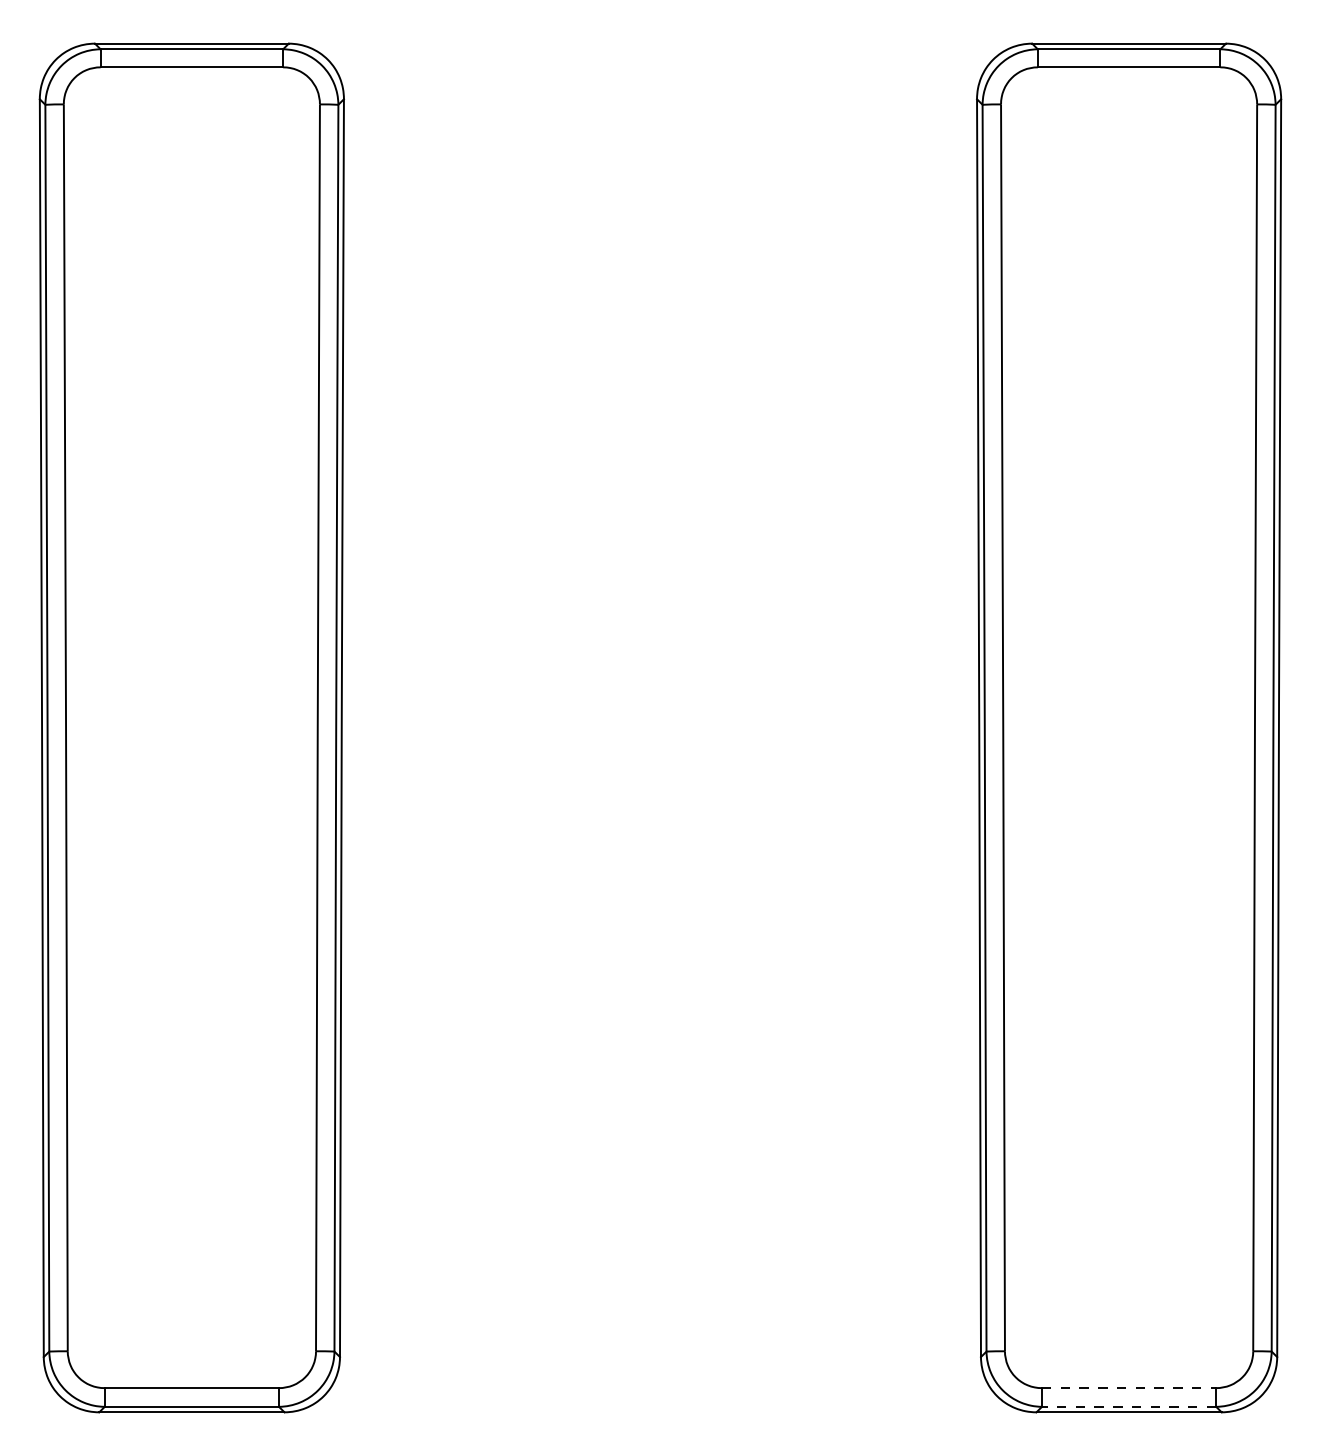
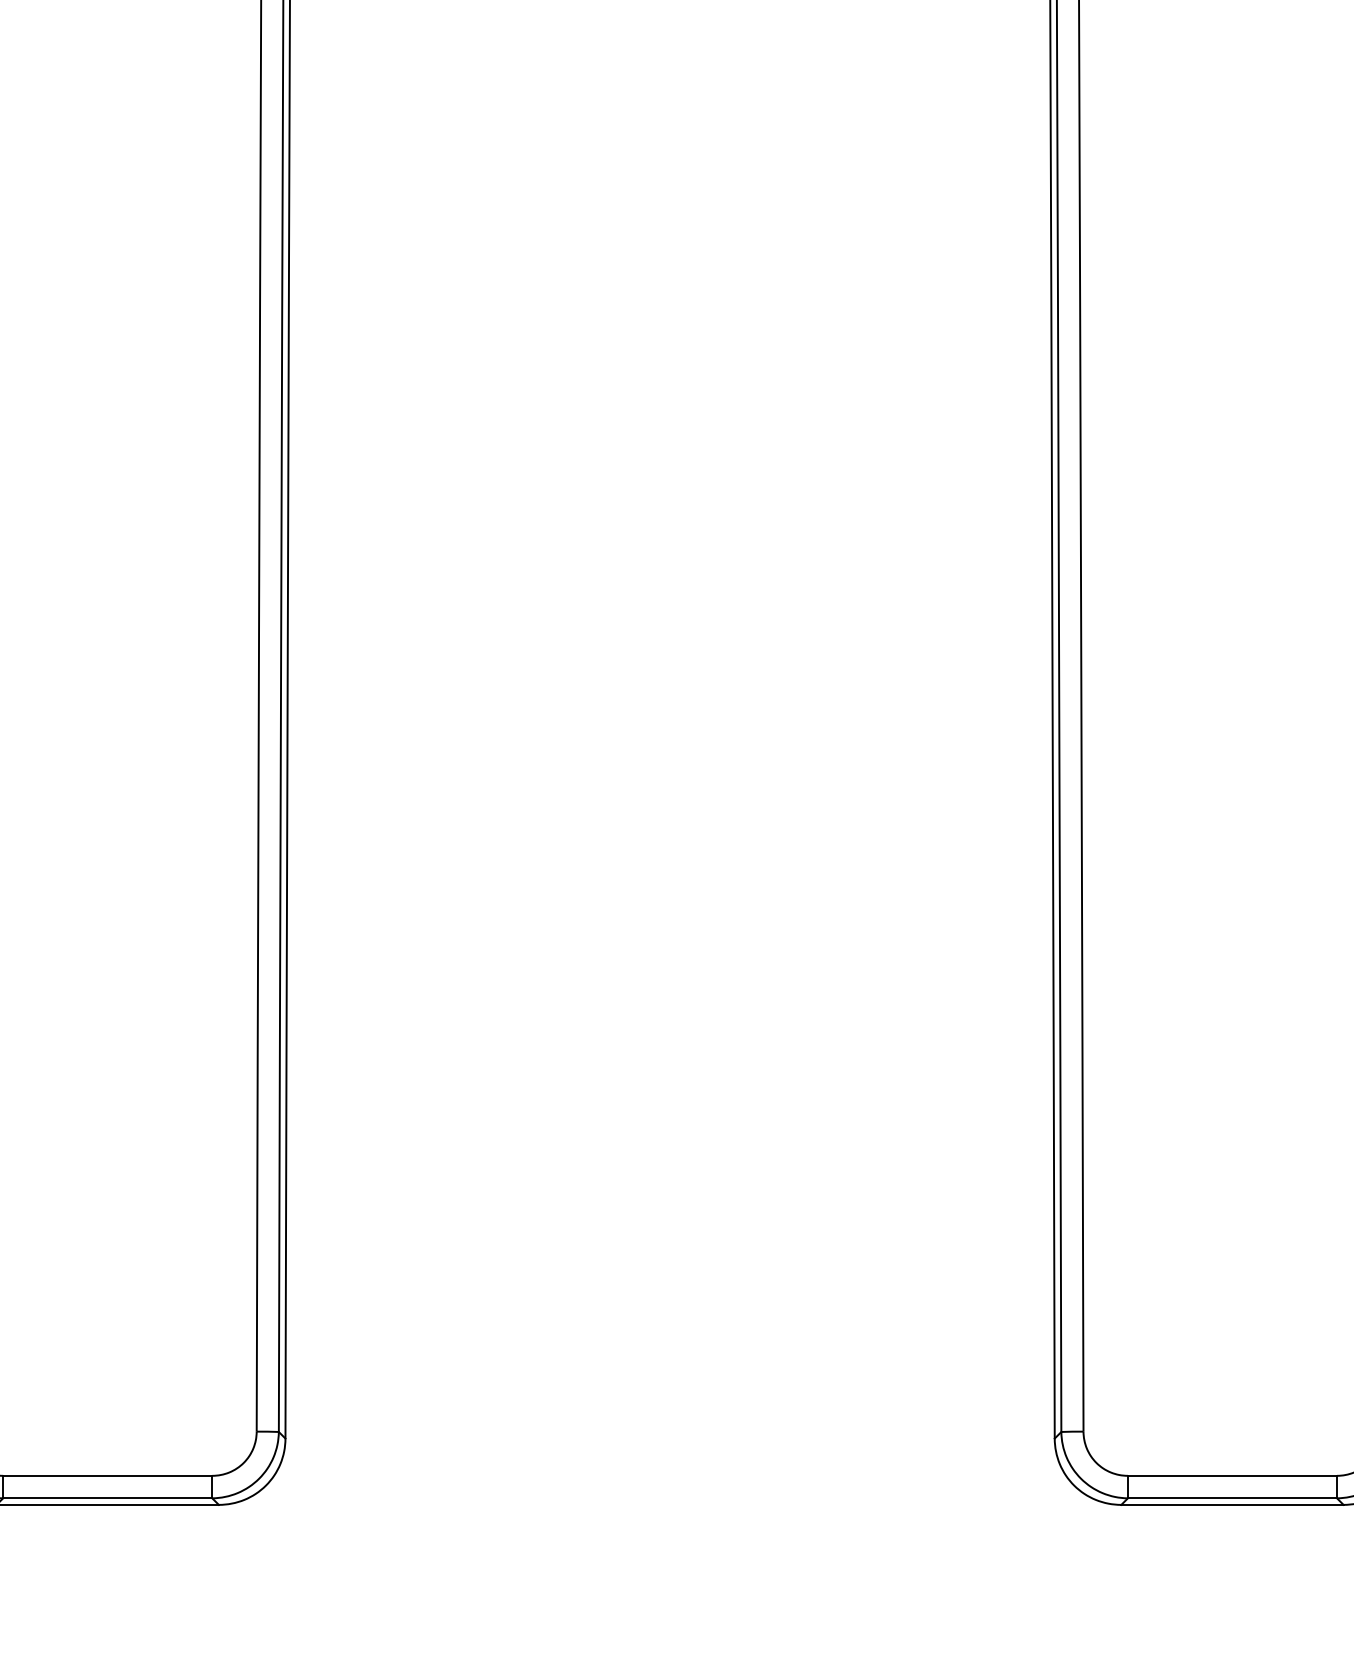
line: (1129, 1388) -> (1232, 1476), dashed -> solid
line: (1128, 1406) -> (1231, 1497), dashed -> solid

